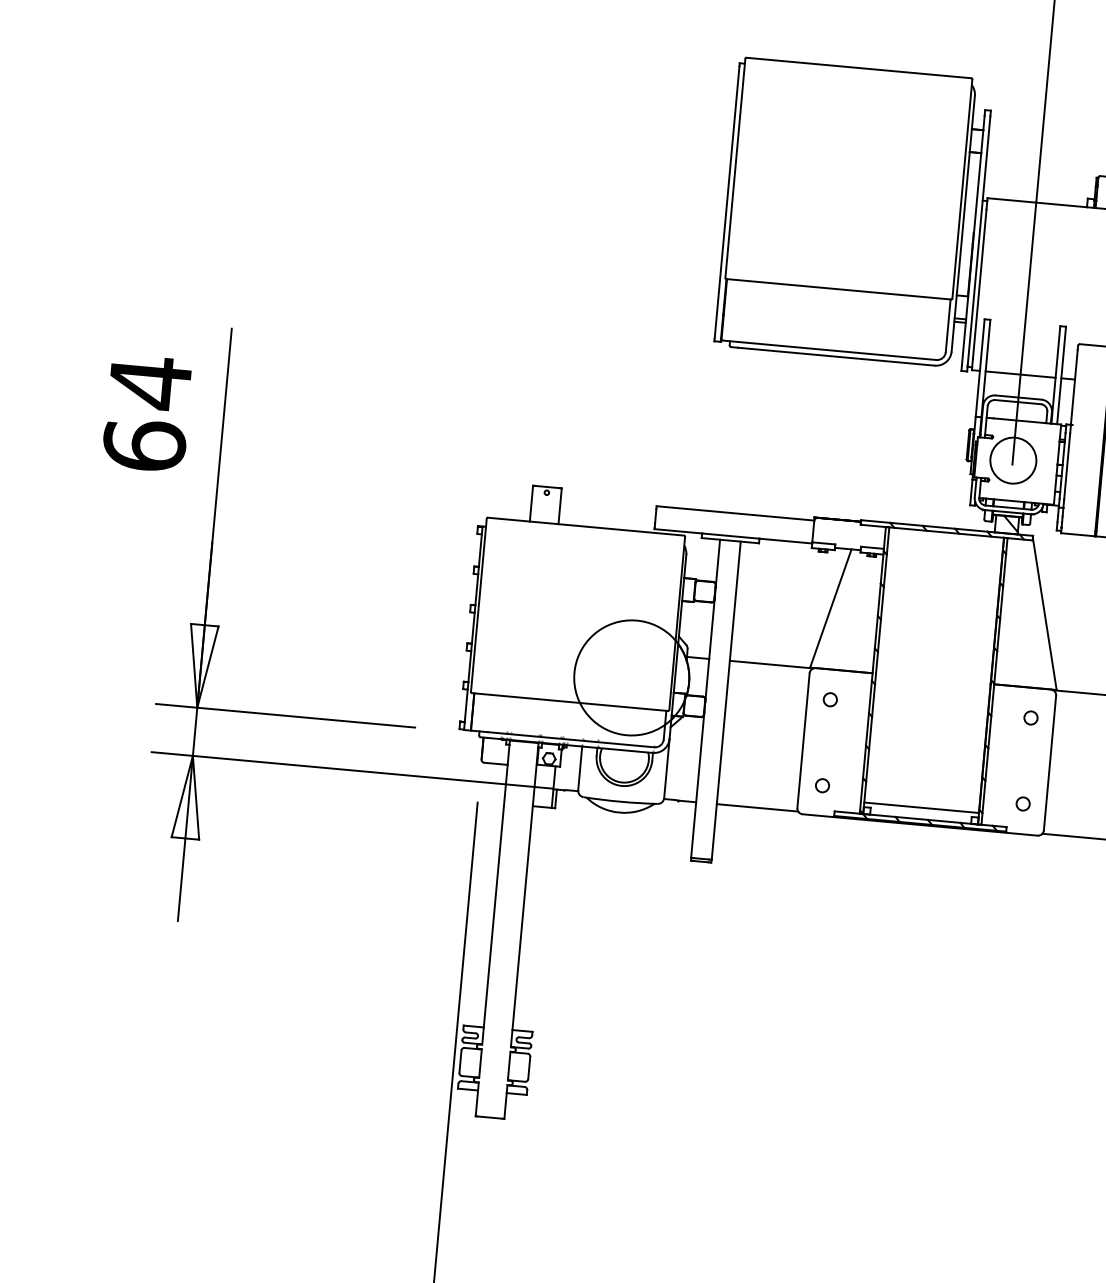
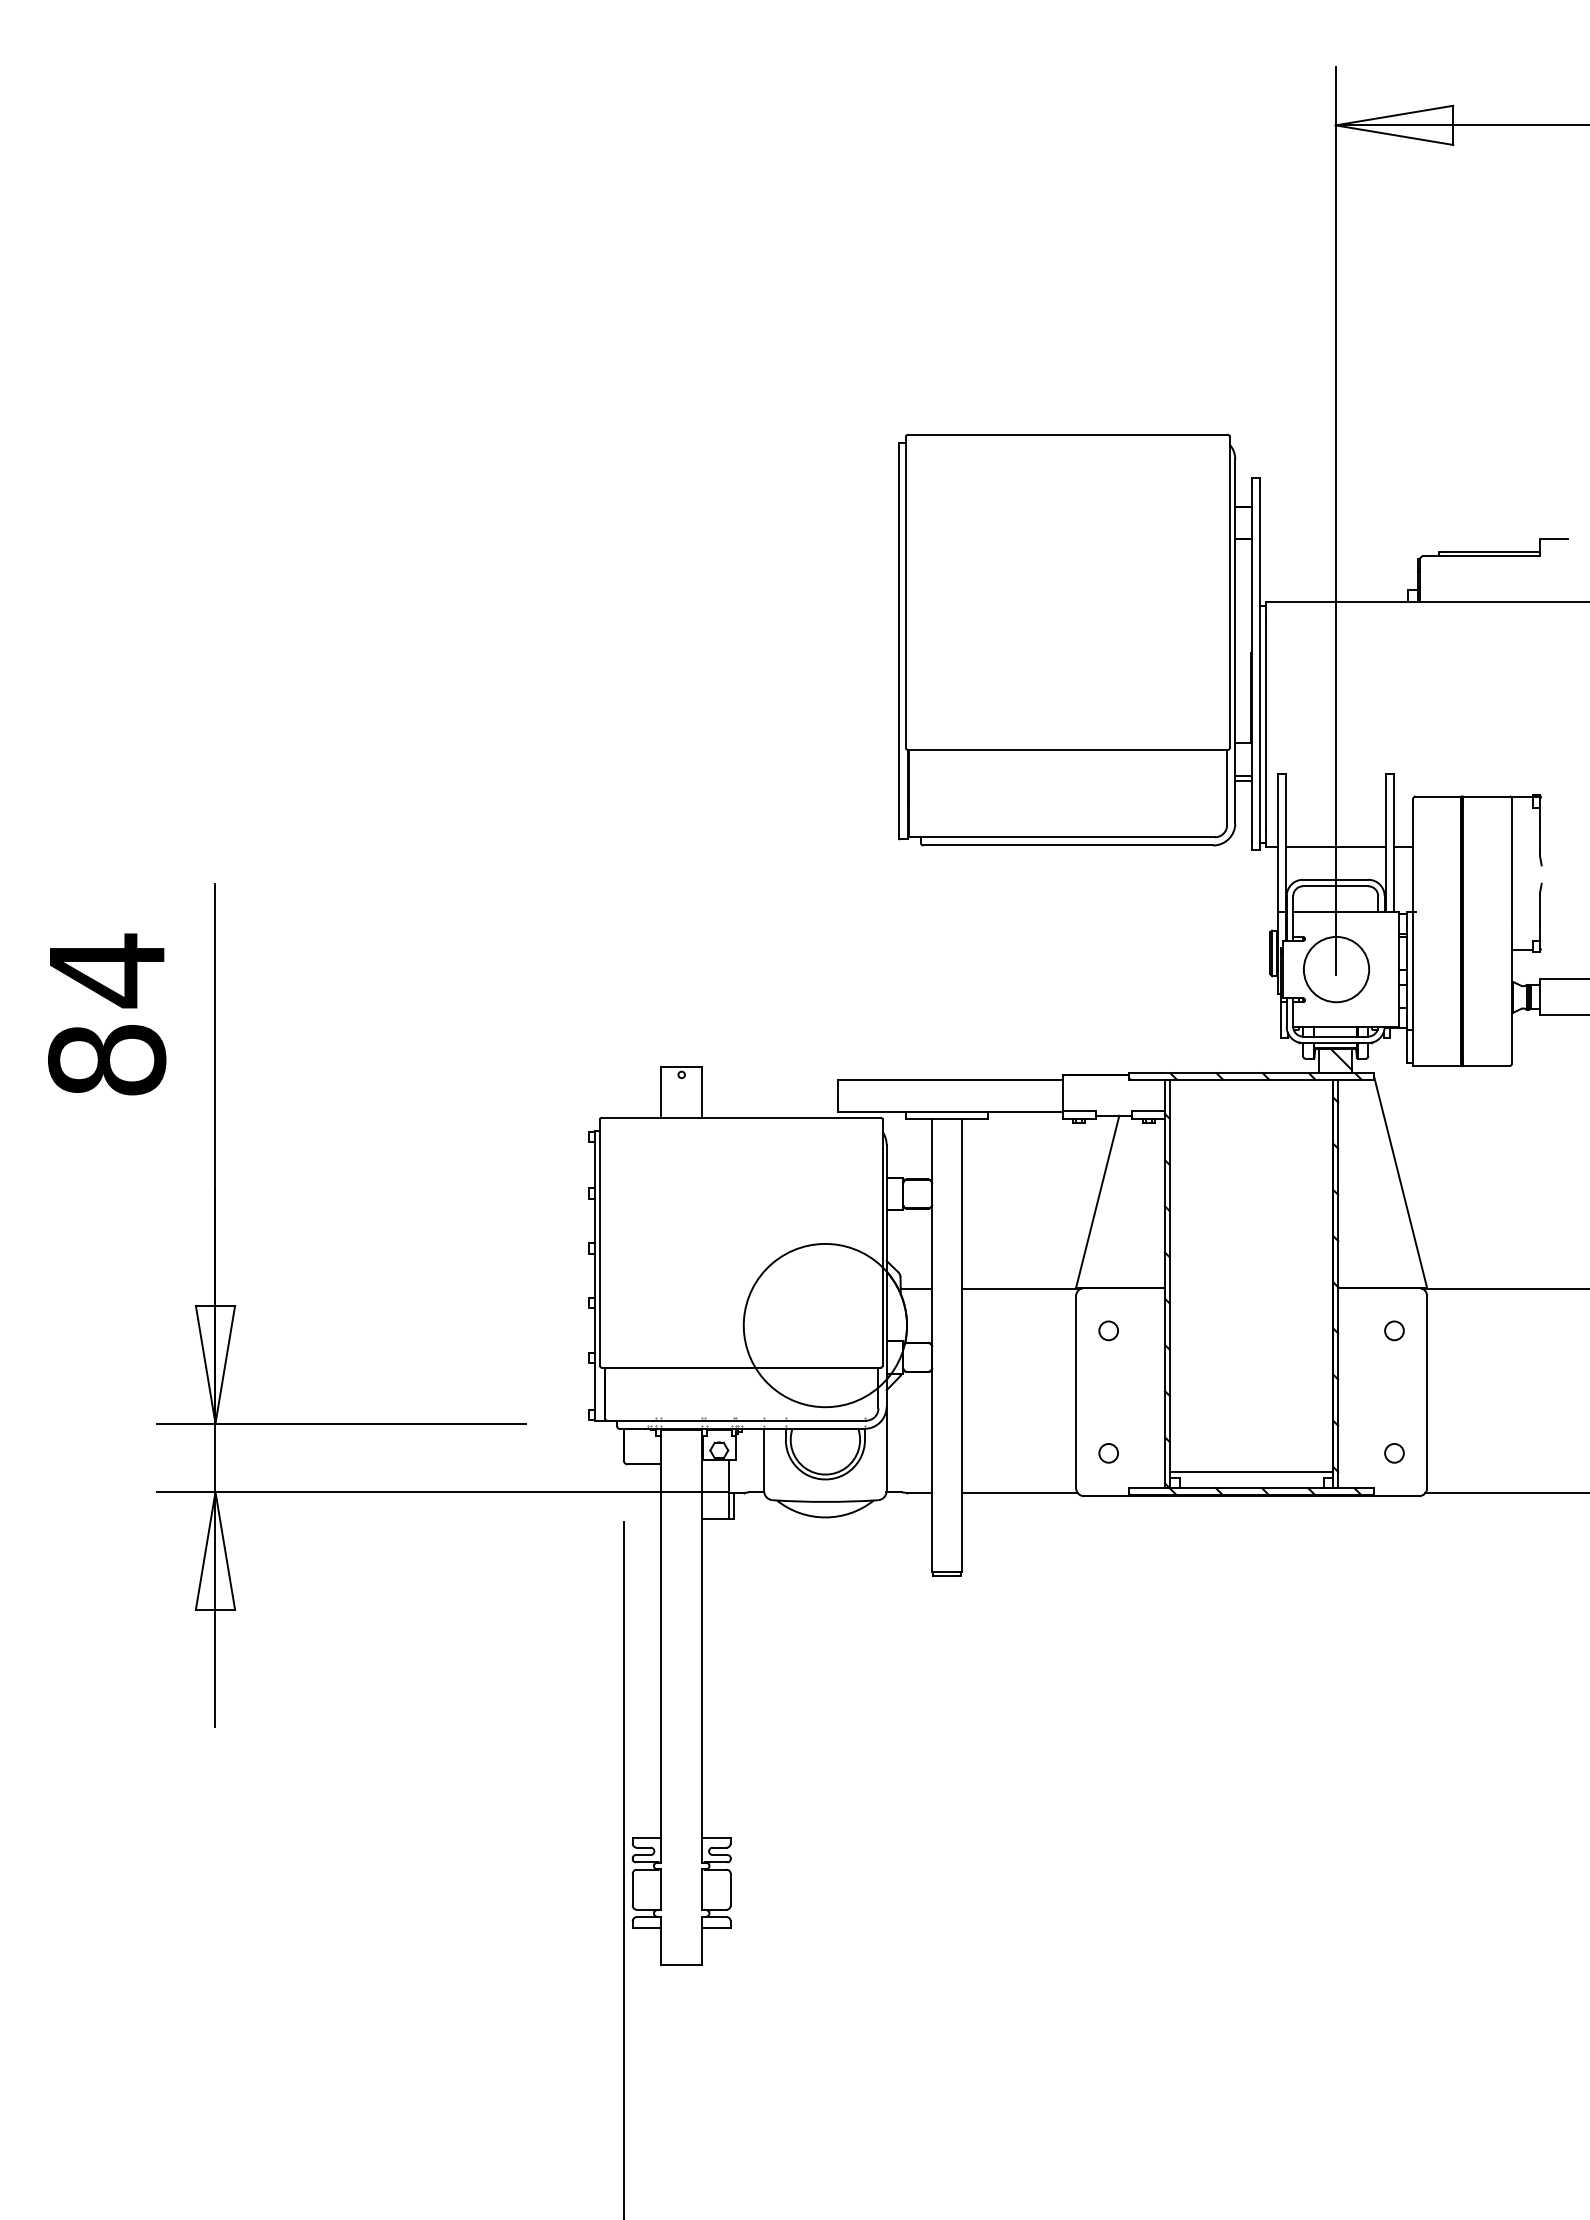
text: (144, 445) -> (107, 1059), 64 -> 84

